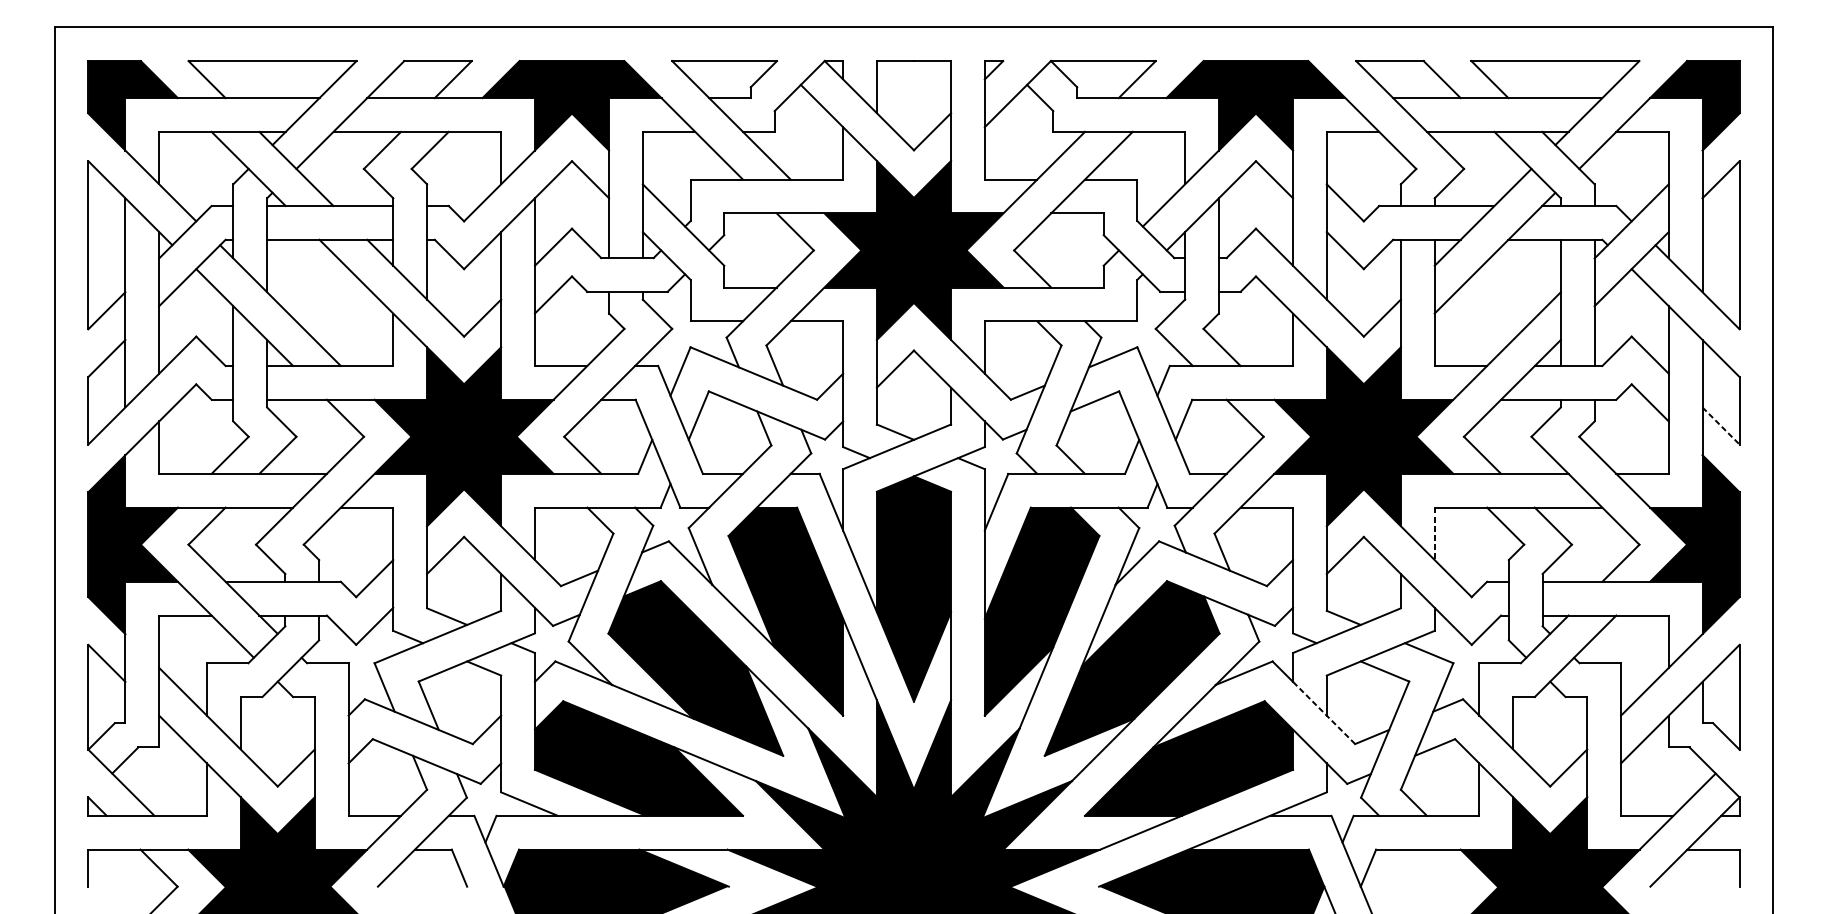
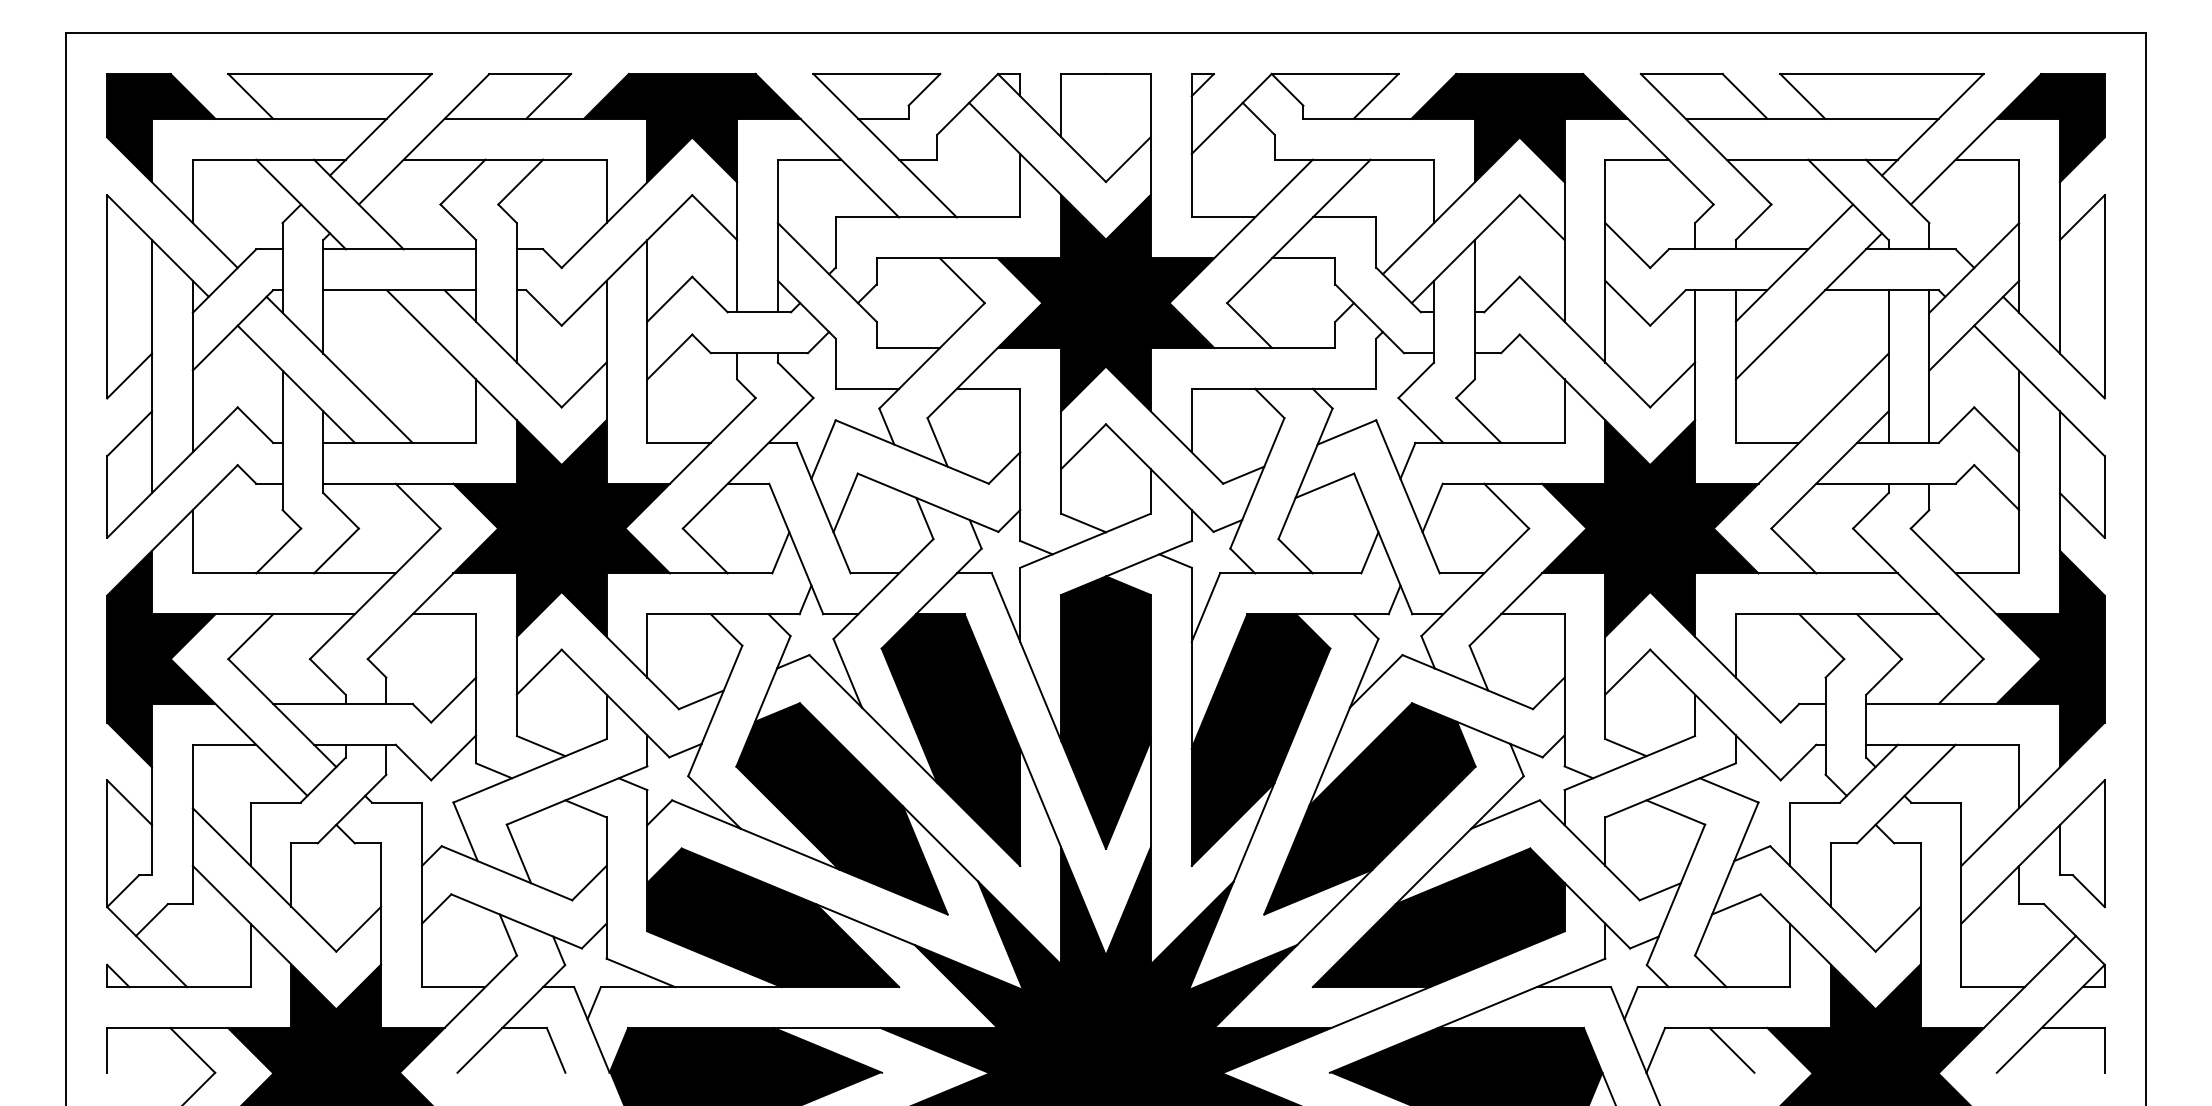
line: (1721, 426) -> (2082, 515), dashed -> solid
line: (1434, 533) -> (1735, 645), dashed -> solid
line: (1323, 712) -> (1601, 862), dashed -> solid
line: (1431, 867) -> (1731, 1049), added

